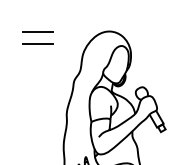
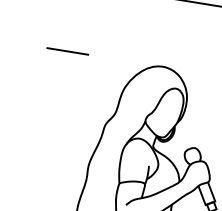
line: (37, 43) -> (64, 67), removed

